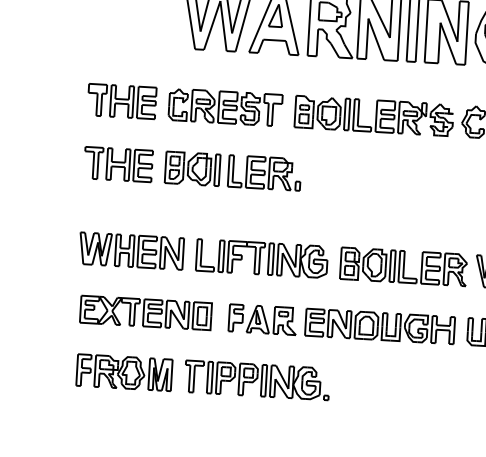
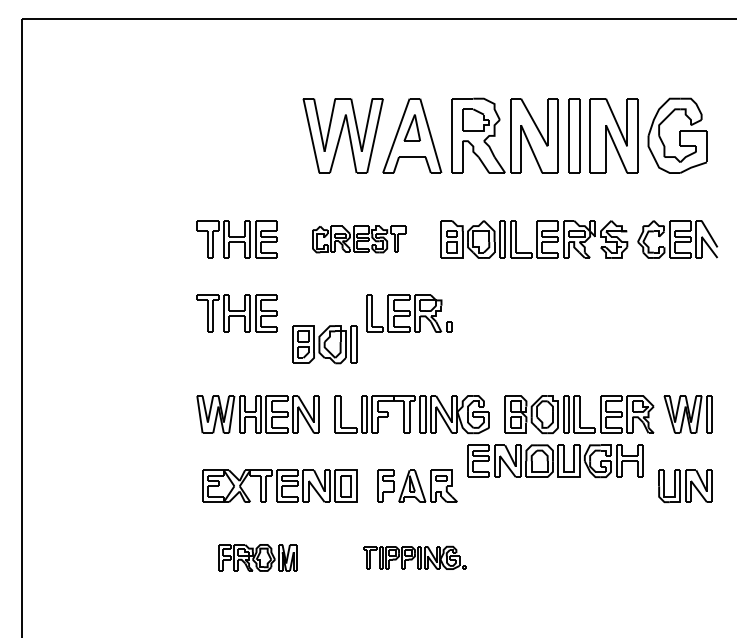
part: (225, 107) -> (359, 239), size x0.7
part: (192, 168) -> (324, 344), moved
part: (379, 326) -> (555, 461), moved
part: (124, 372) -> (258, 557), size x0.7
part: (256, 379) -> (414, 557), size x0.6

